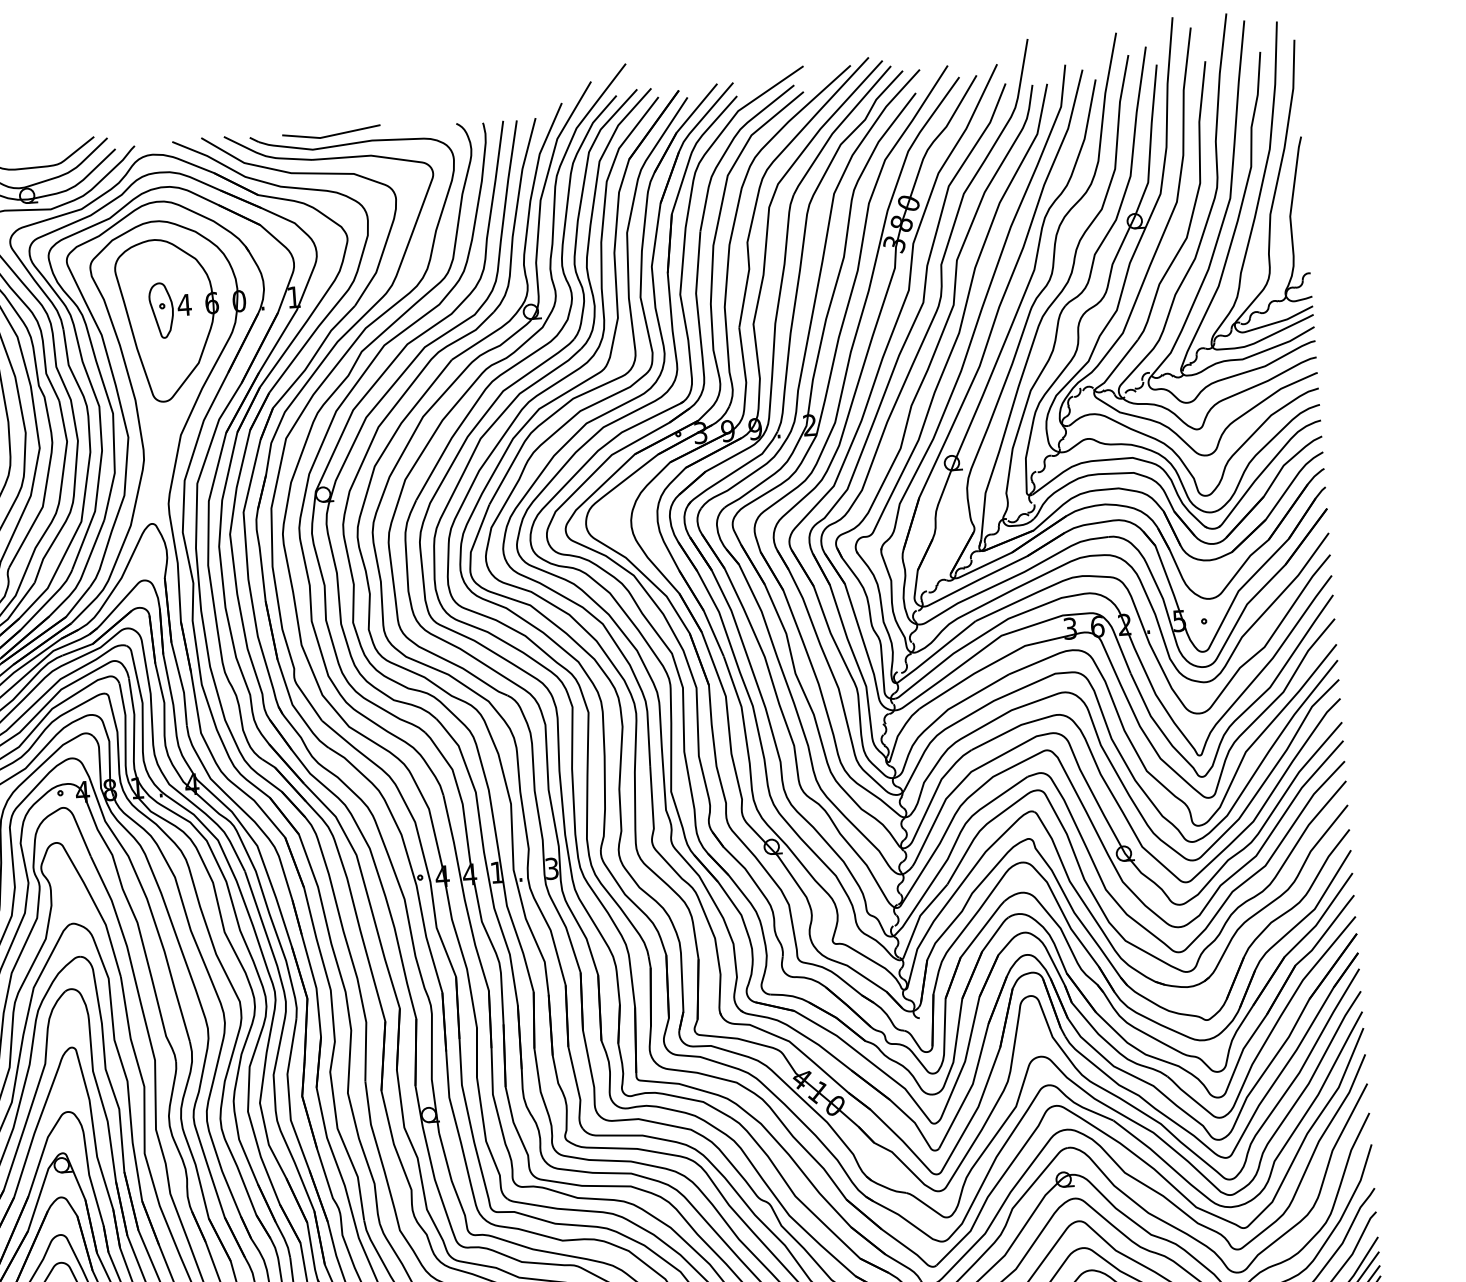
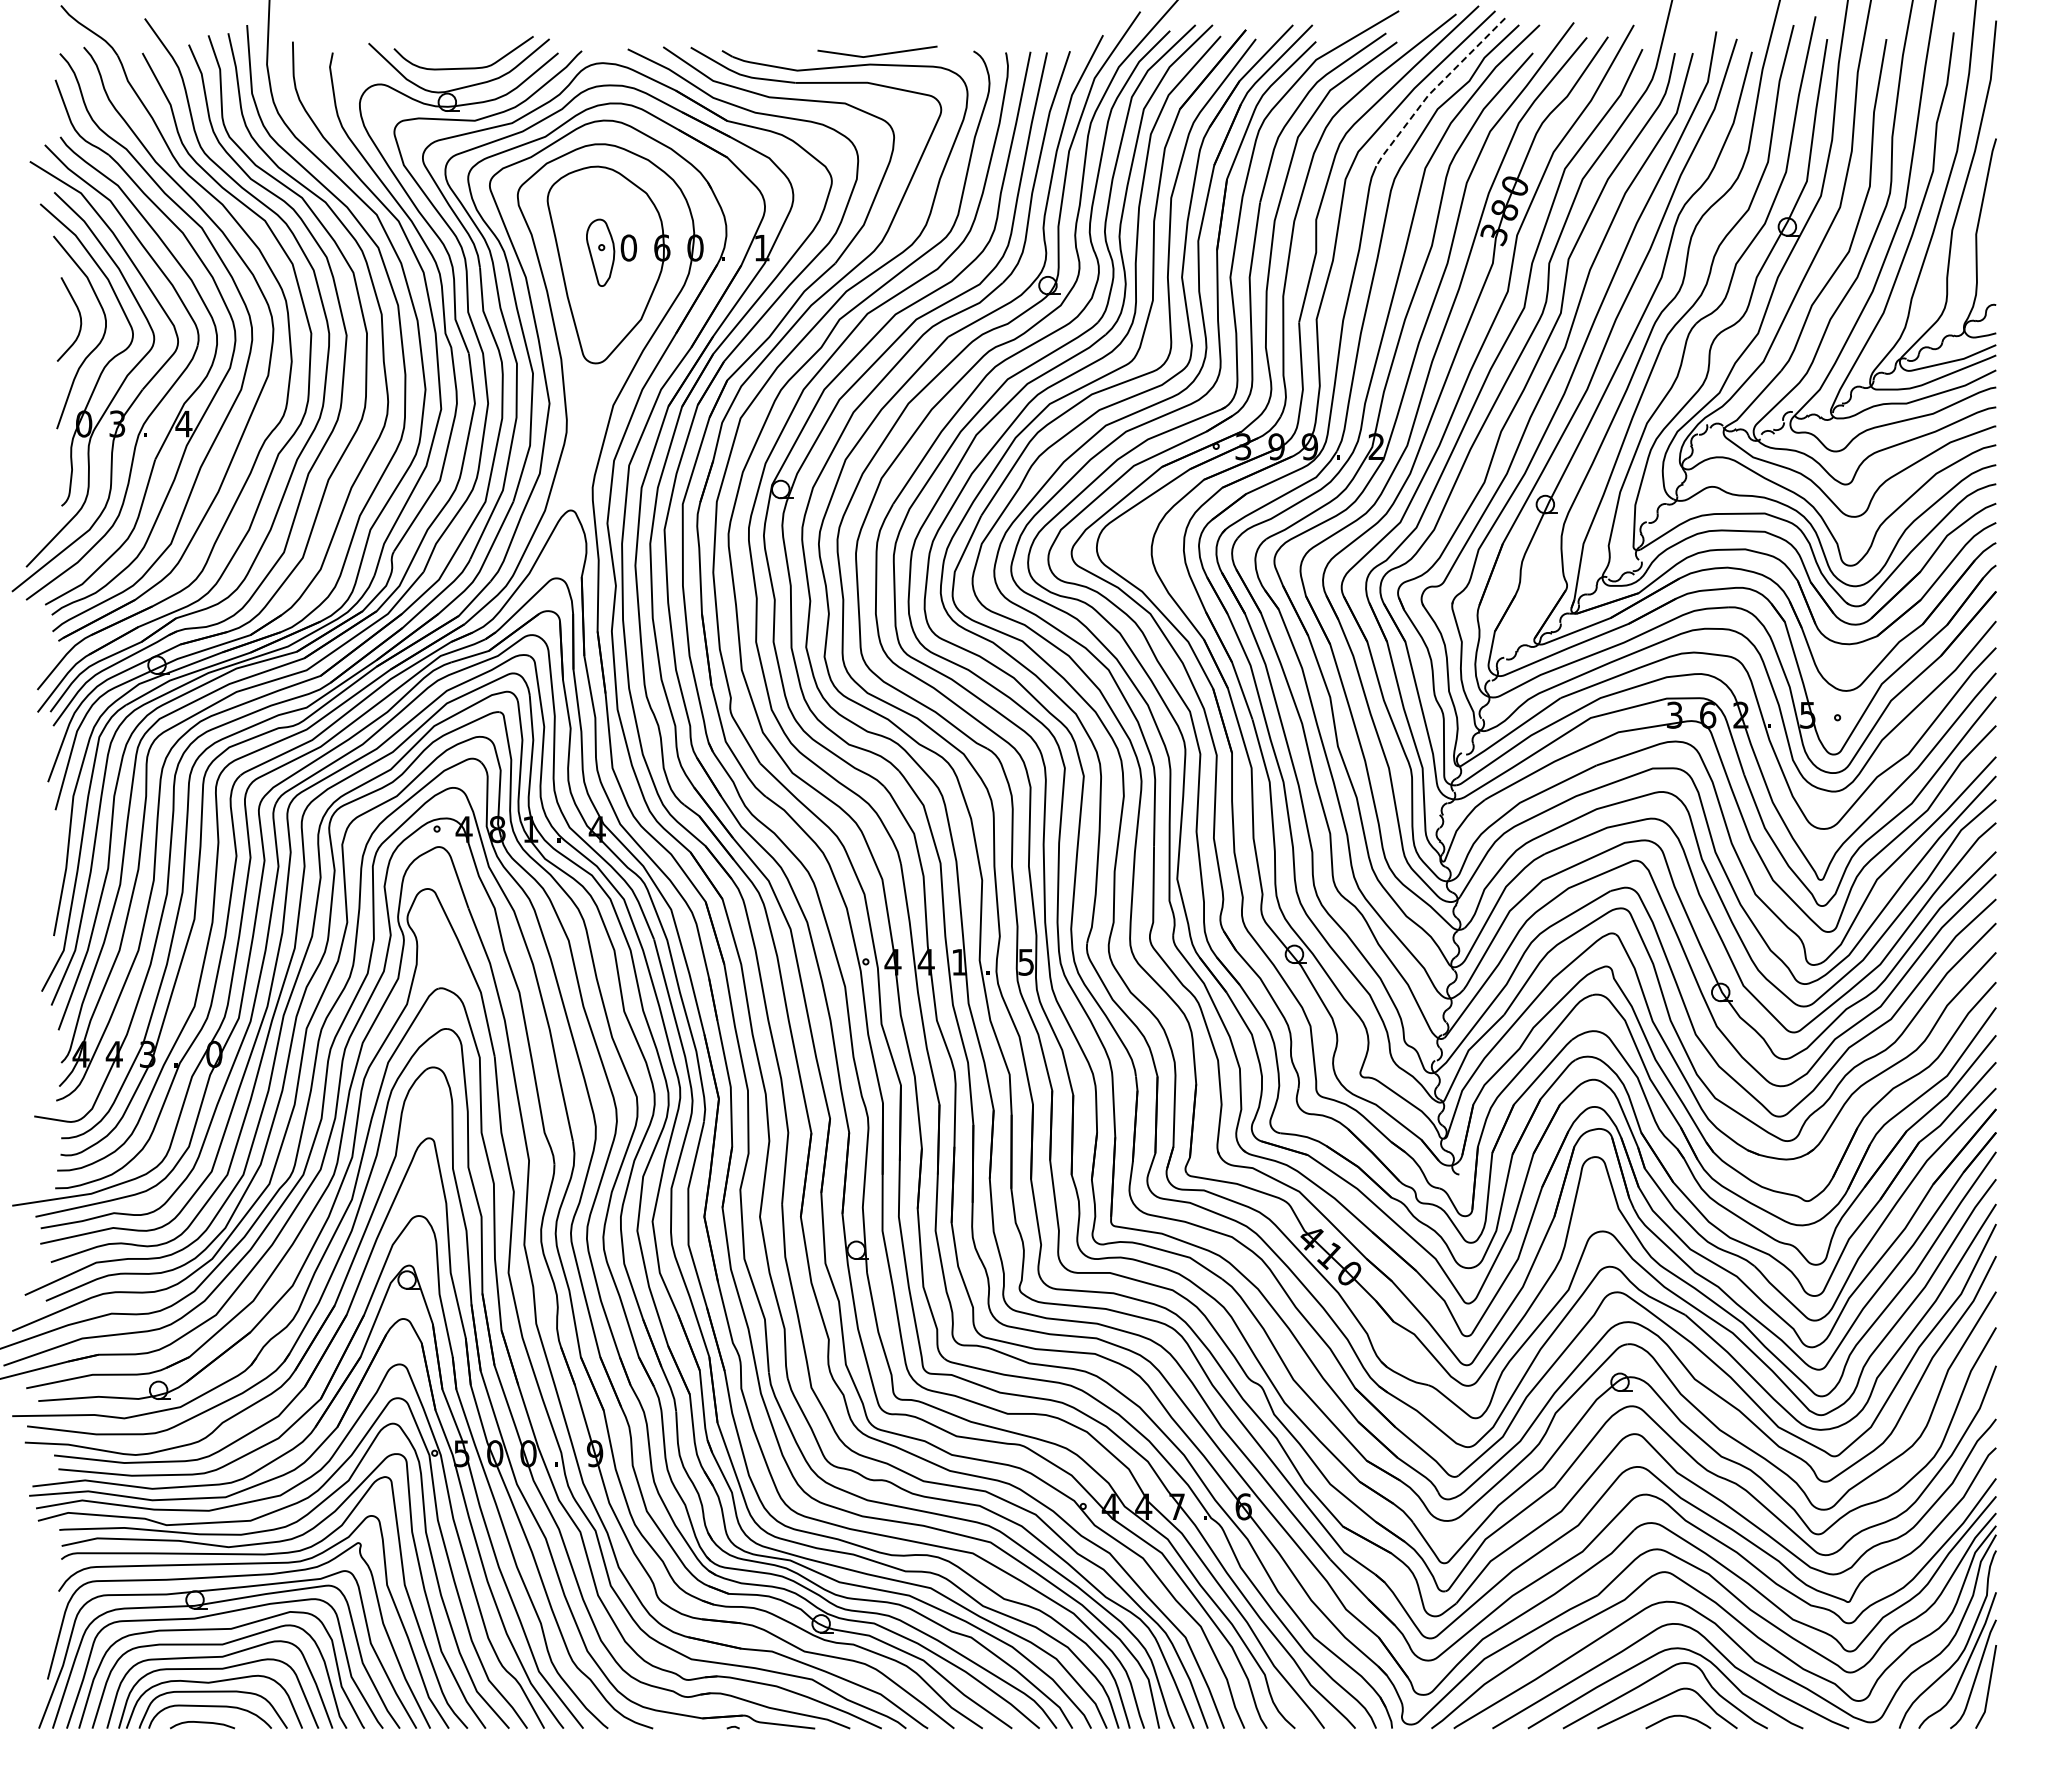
line: (837, 128) -> (1434, 89), solid -> dashed
line: (333, 134) -> (879, 53), moved
text: (184, 304) -> (628, 247), 4 -> 0
text: (552, 868) -> (1026, 961), 3 -> 5

